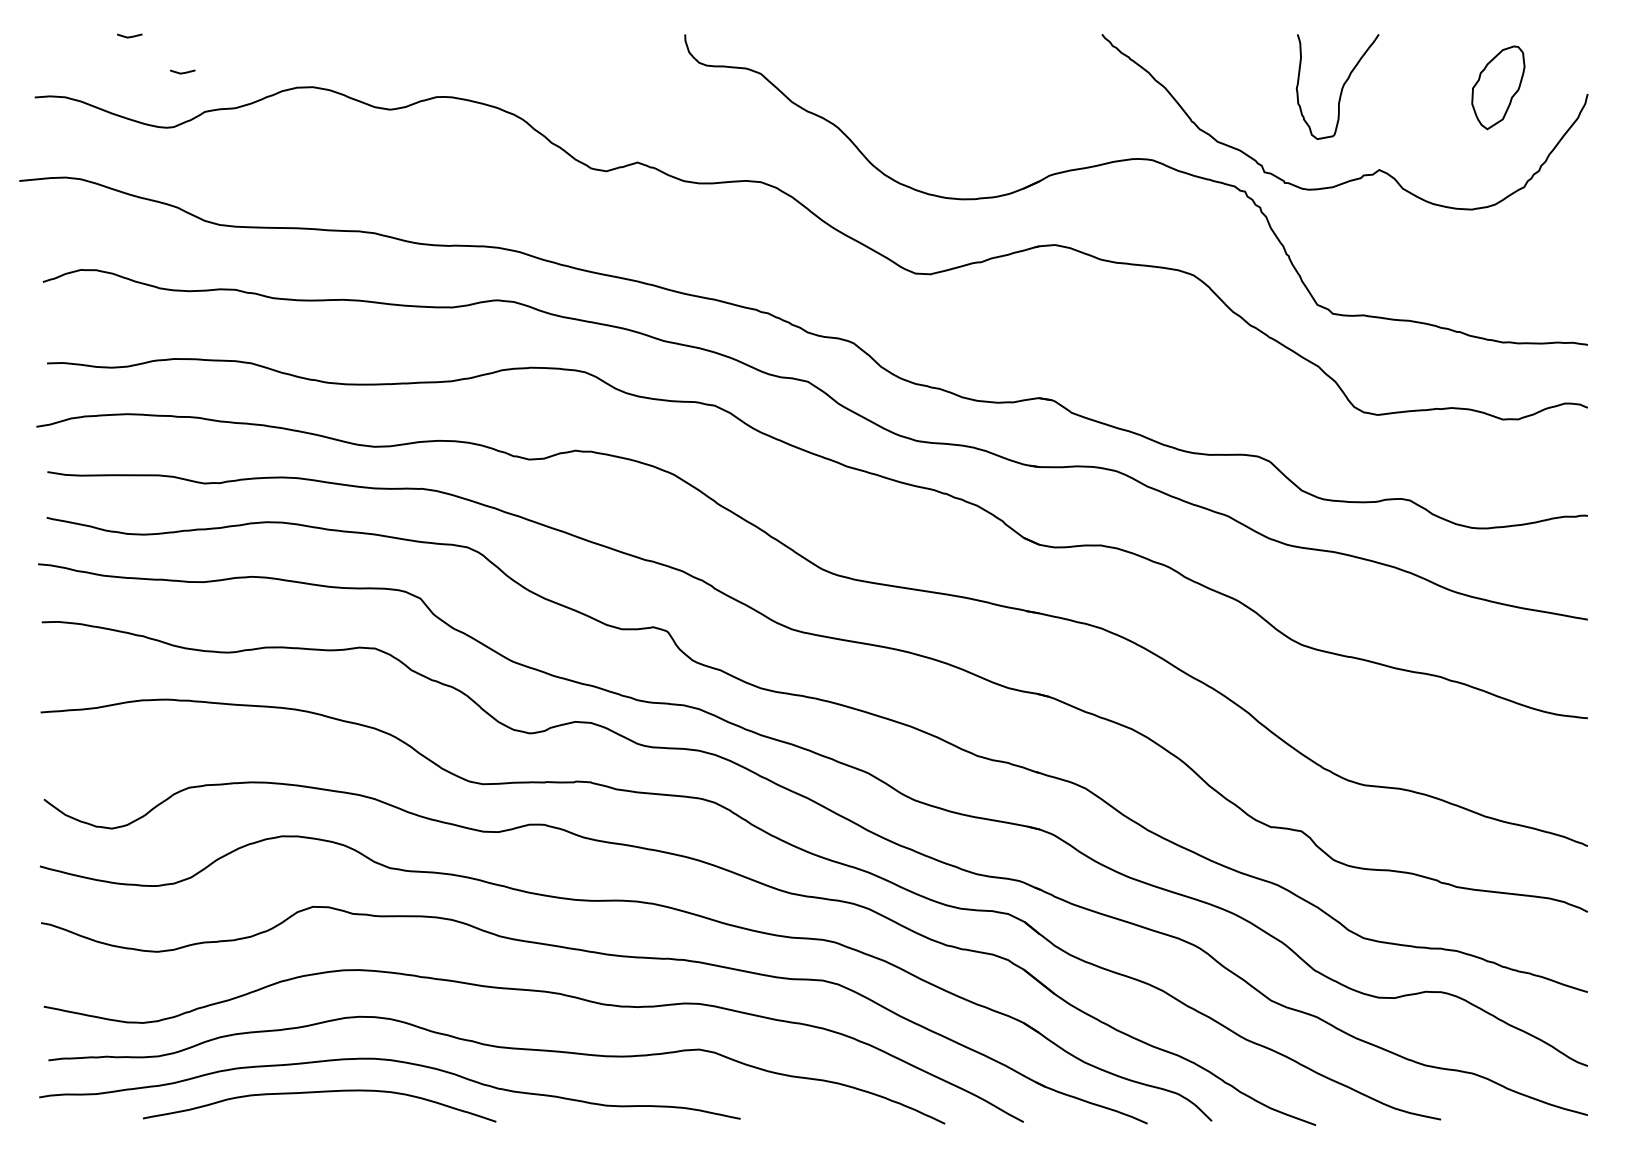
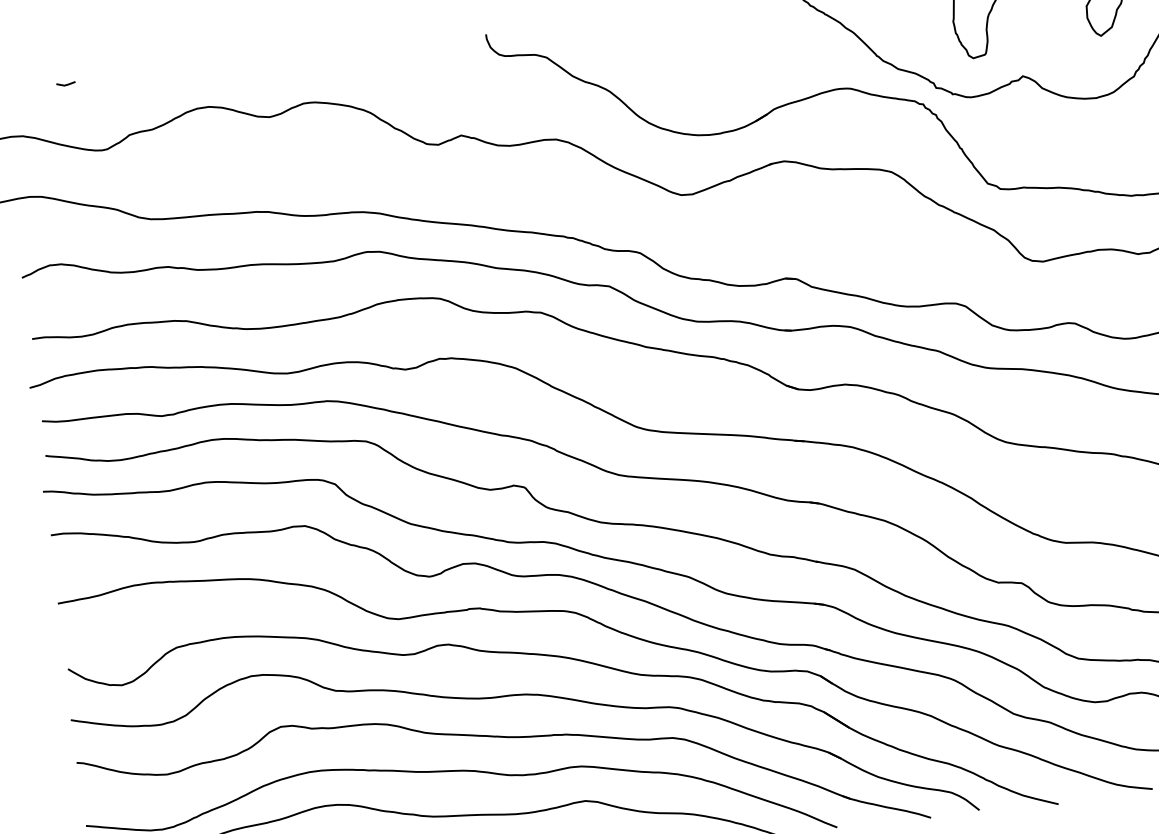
line: (182, 72) -> (109, 107), removed

